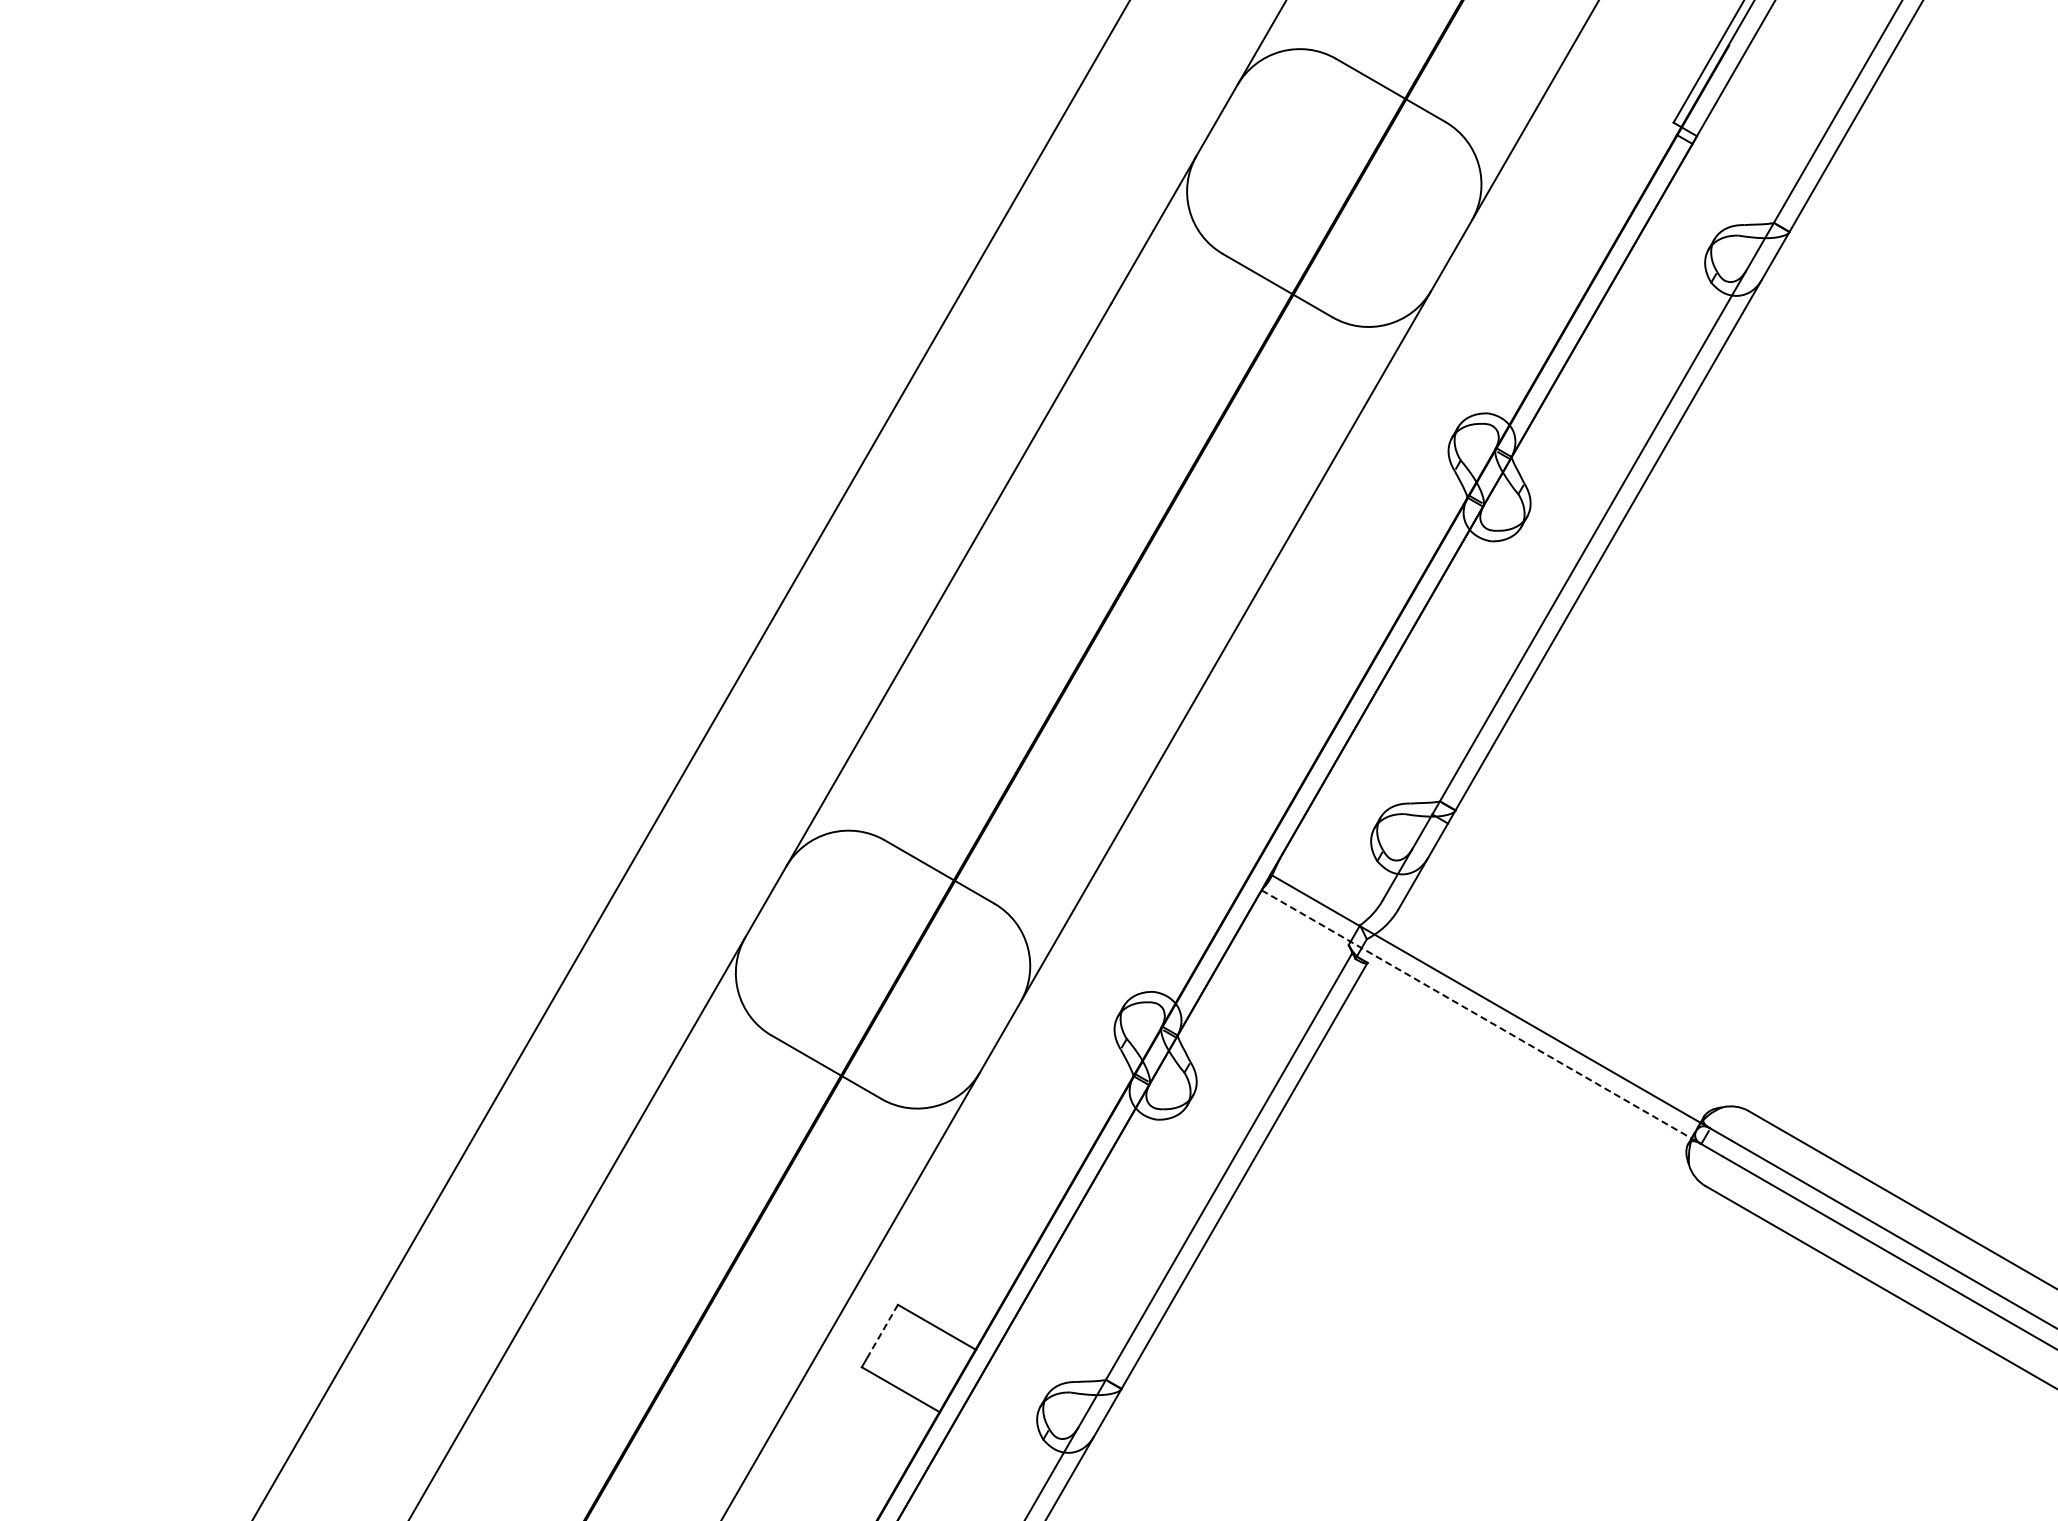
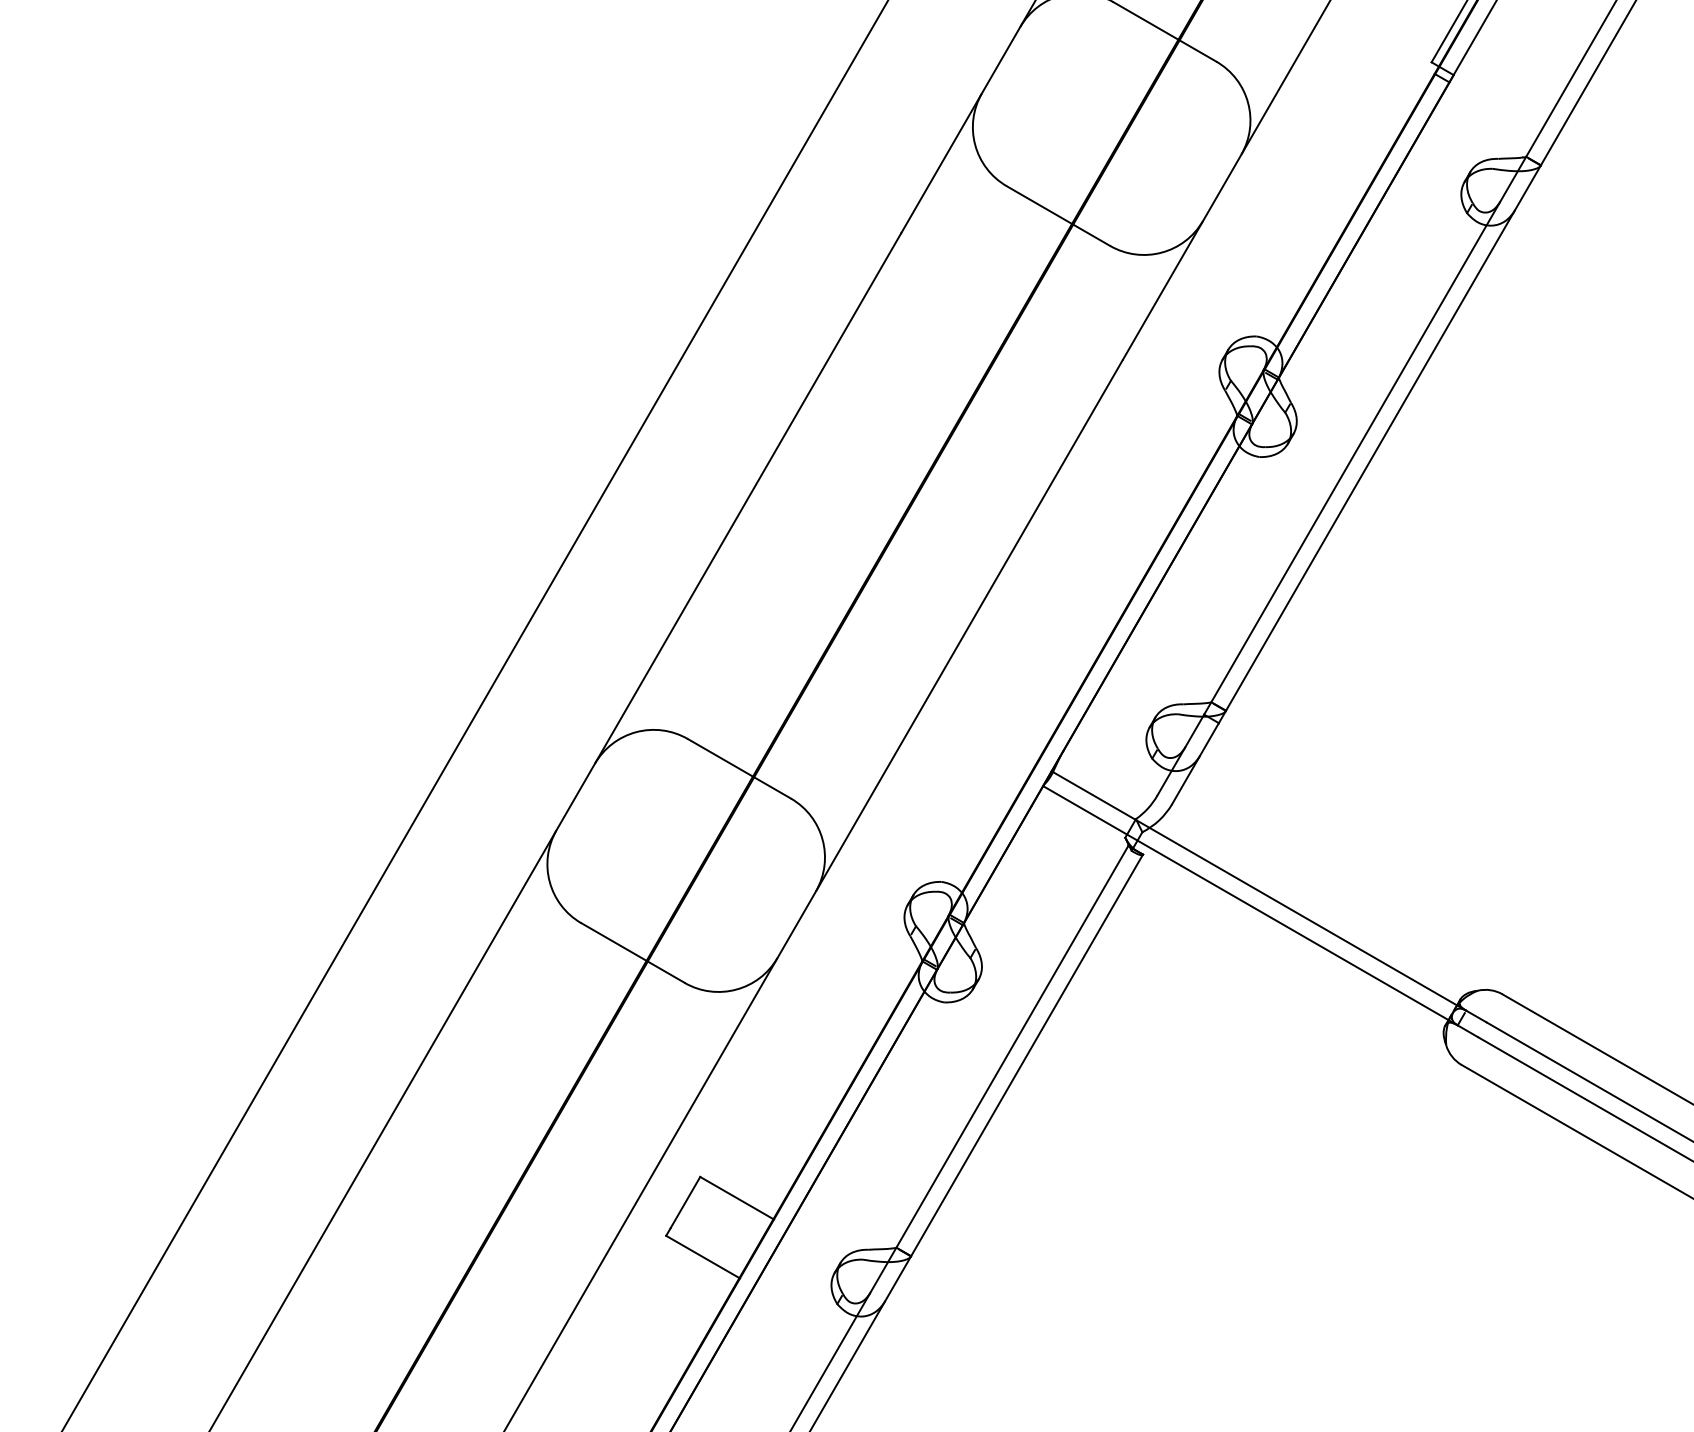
line: (1481, 1017) -> (1250, 906), dashed -> solid
line: (881, 1332) -> (684, 1203), dashed -> solid

